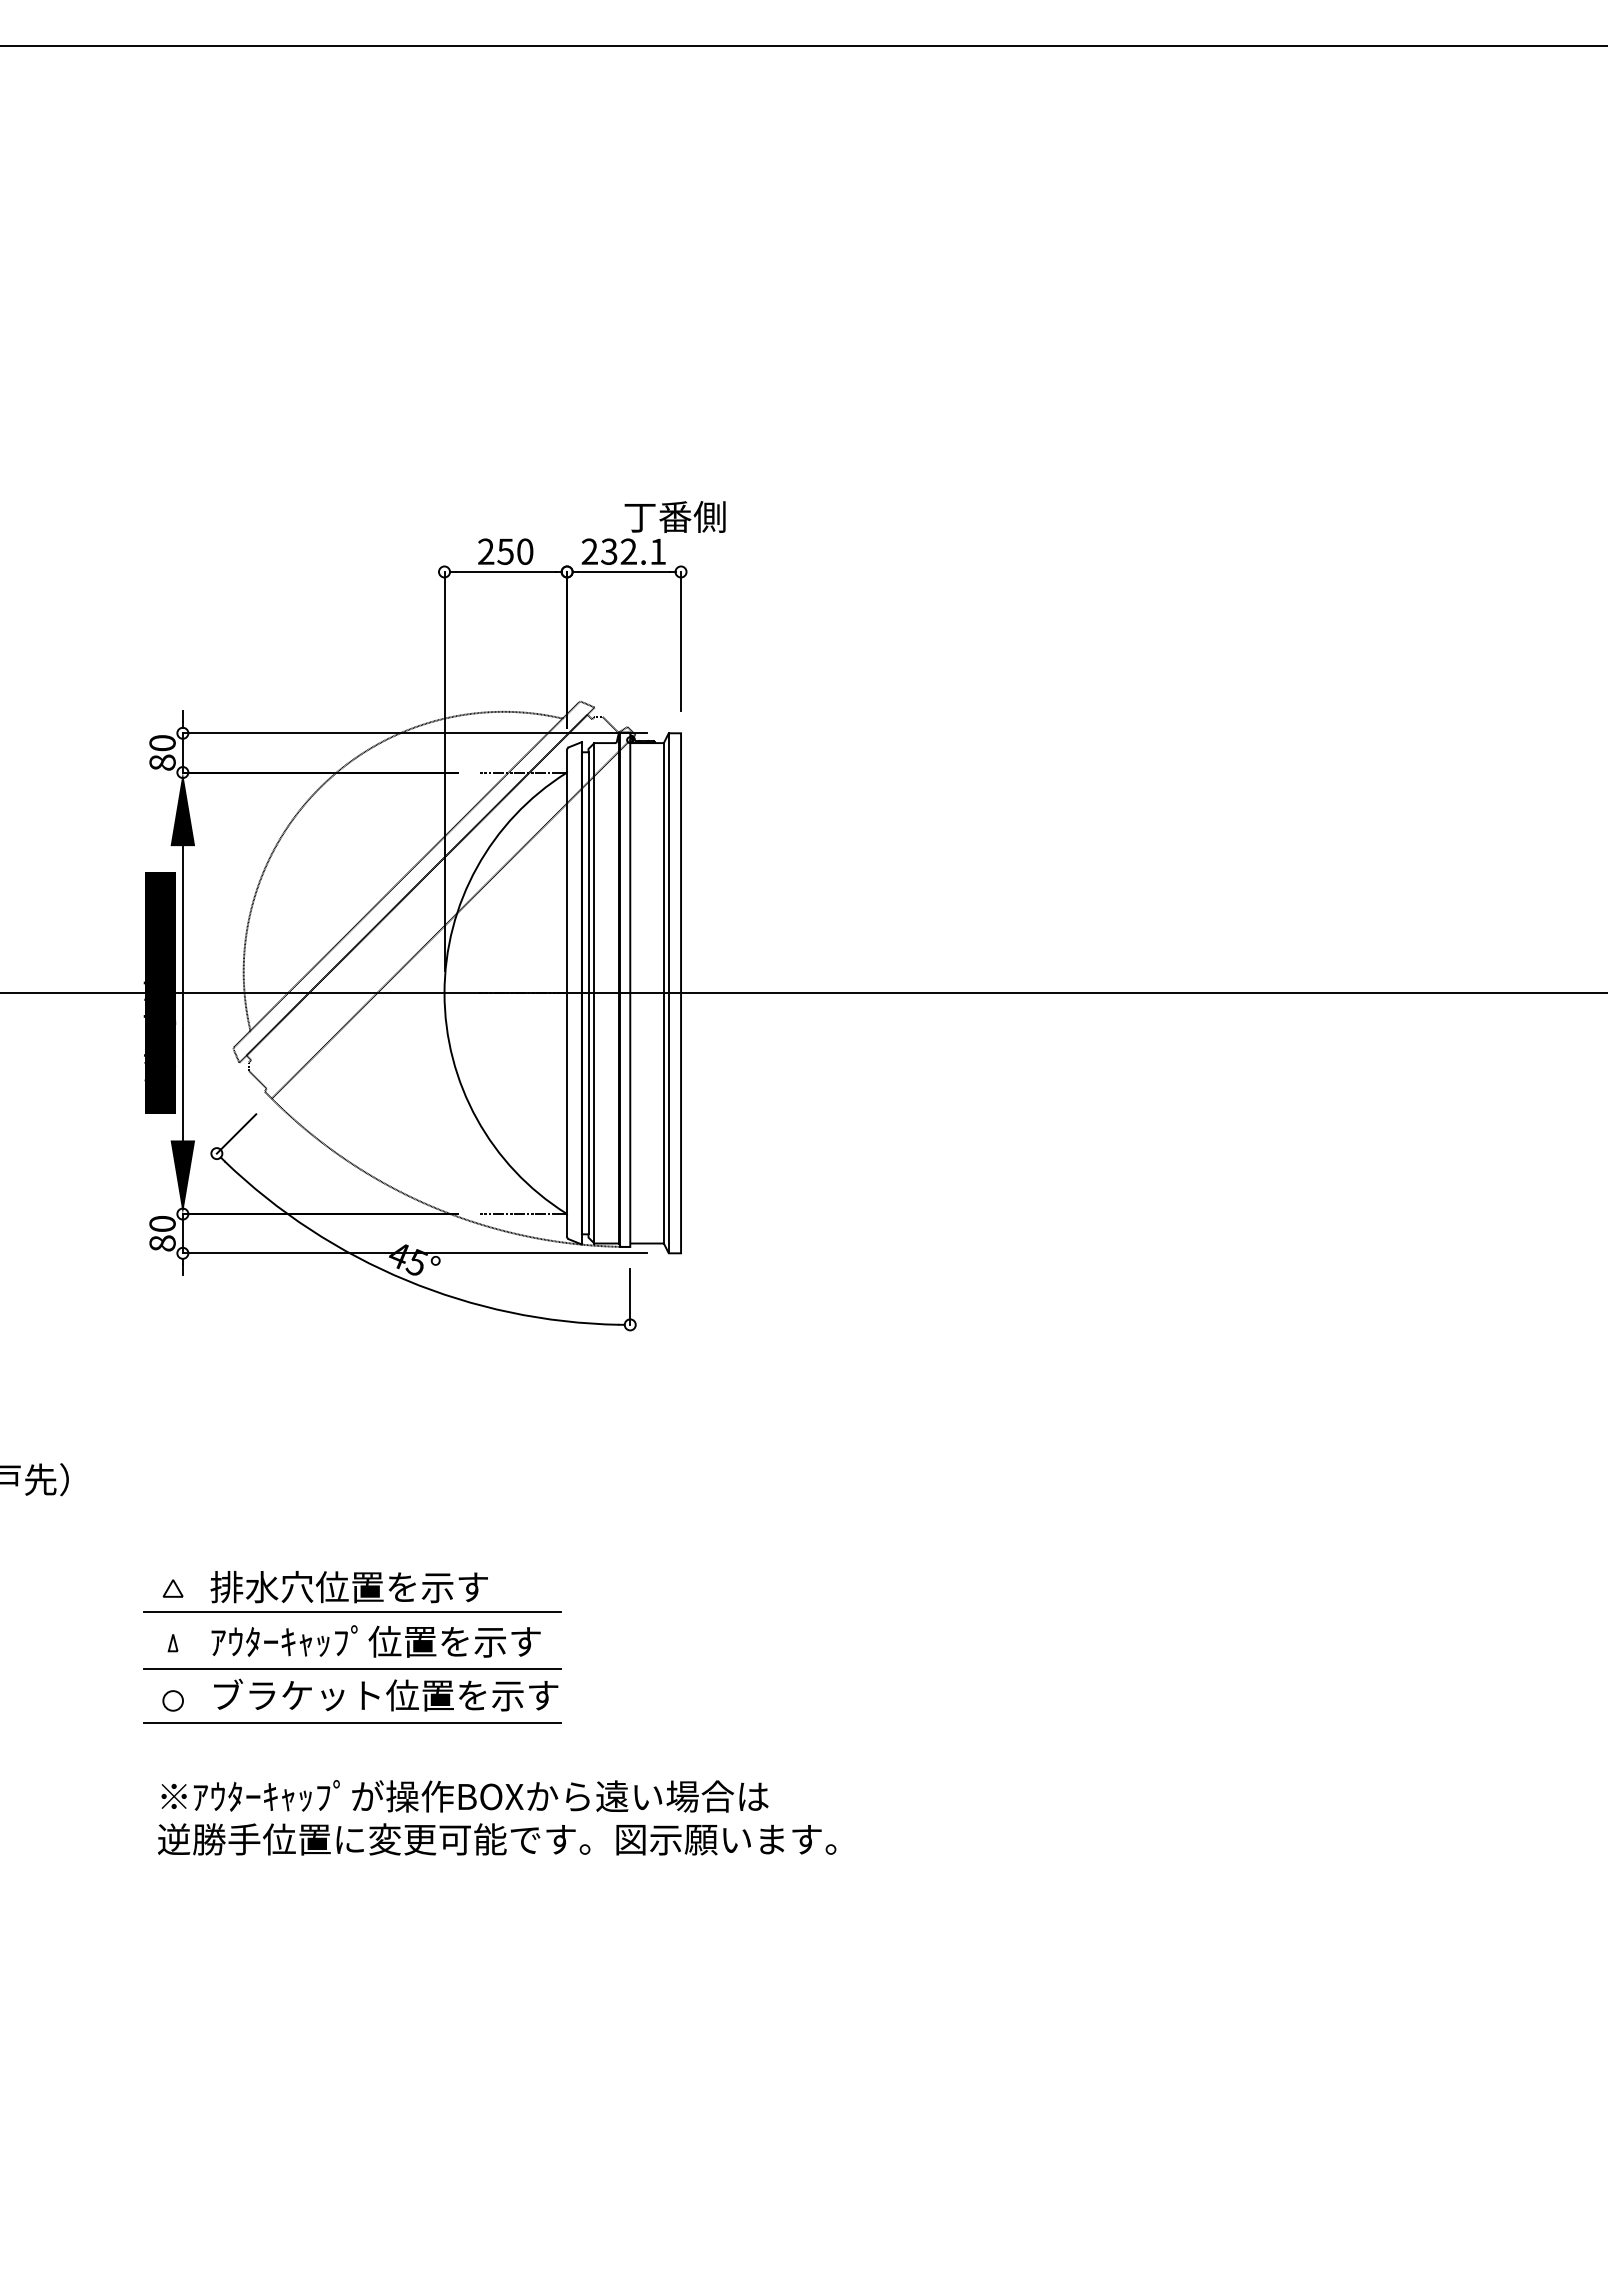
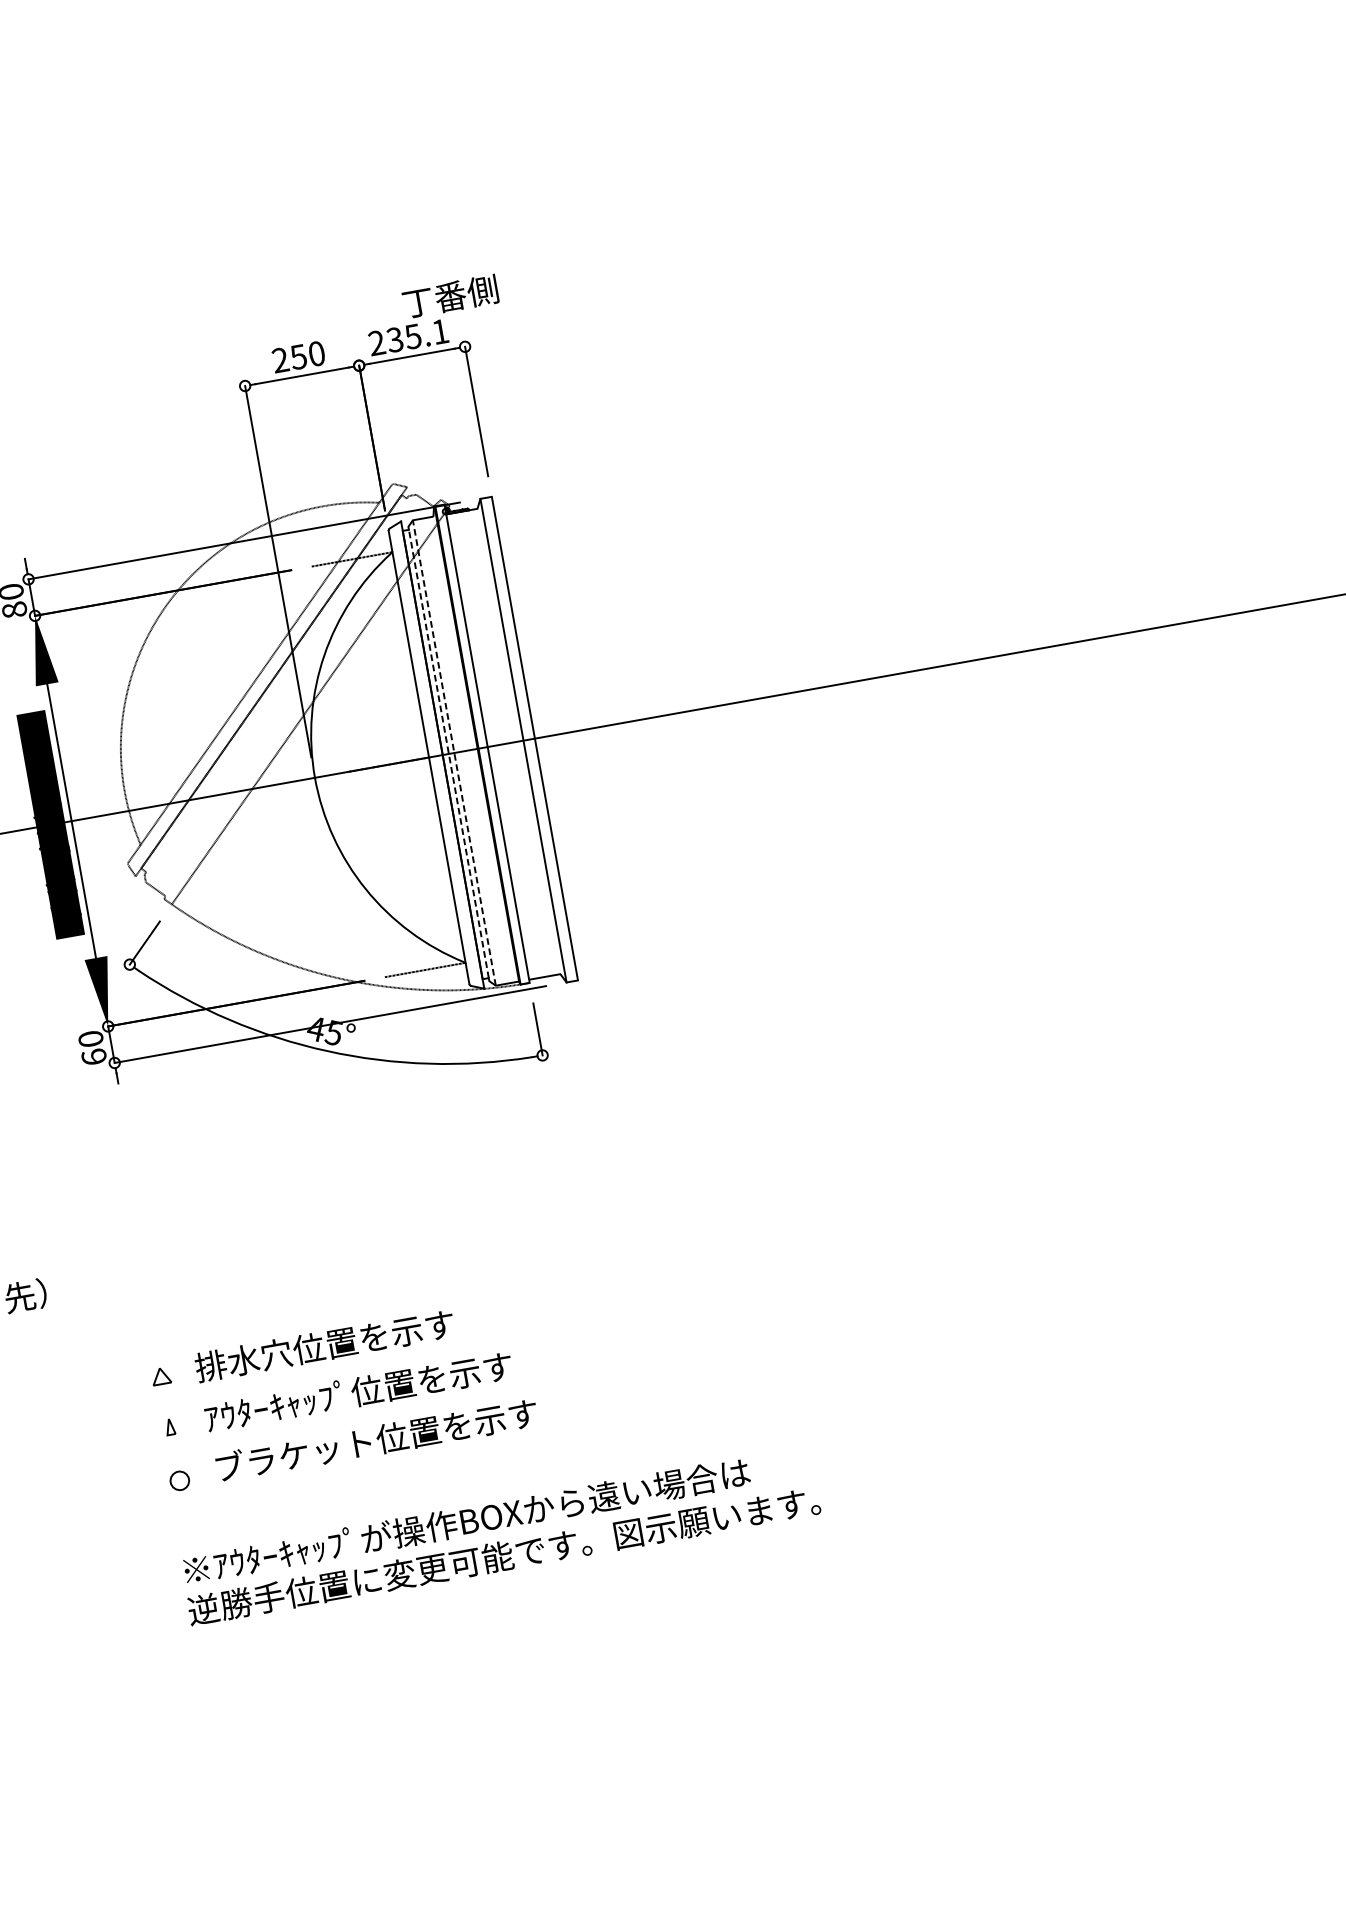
text: (628, 551) -> (412, 336), 232.1 -> 235.1
line: (588, 992) -> (448, 753), solid -> dashed
line: (594, 992) -> (454, 752), solid -> dashed
line: (663, 993) -> (518, 741), removed
text: (162, 1243) -> (94, 1057), 80 -> 60
line: (352, 1611) -> (331, 1367), removed
line: (351, 1668) -> (340, 1421), removed
line: (351, 1723) -> (349, 1472), removed

